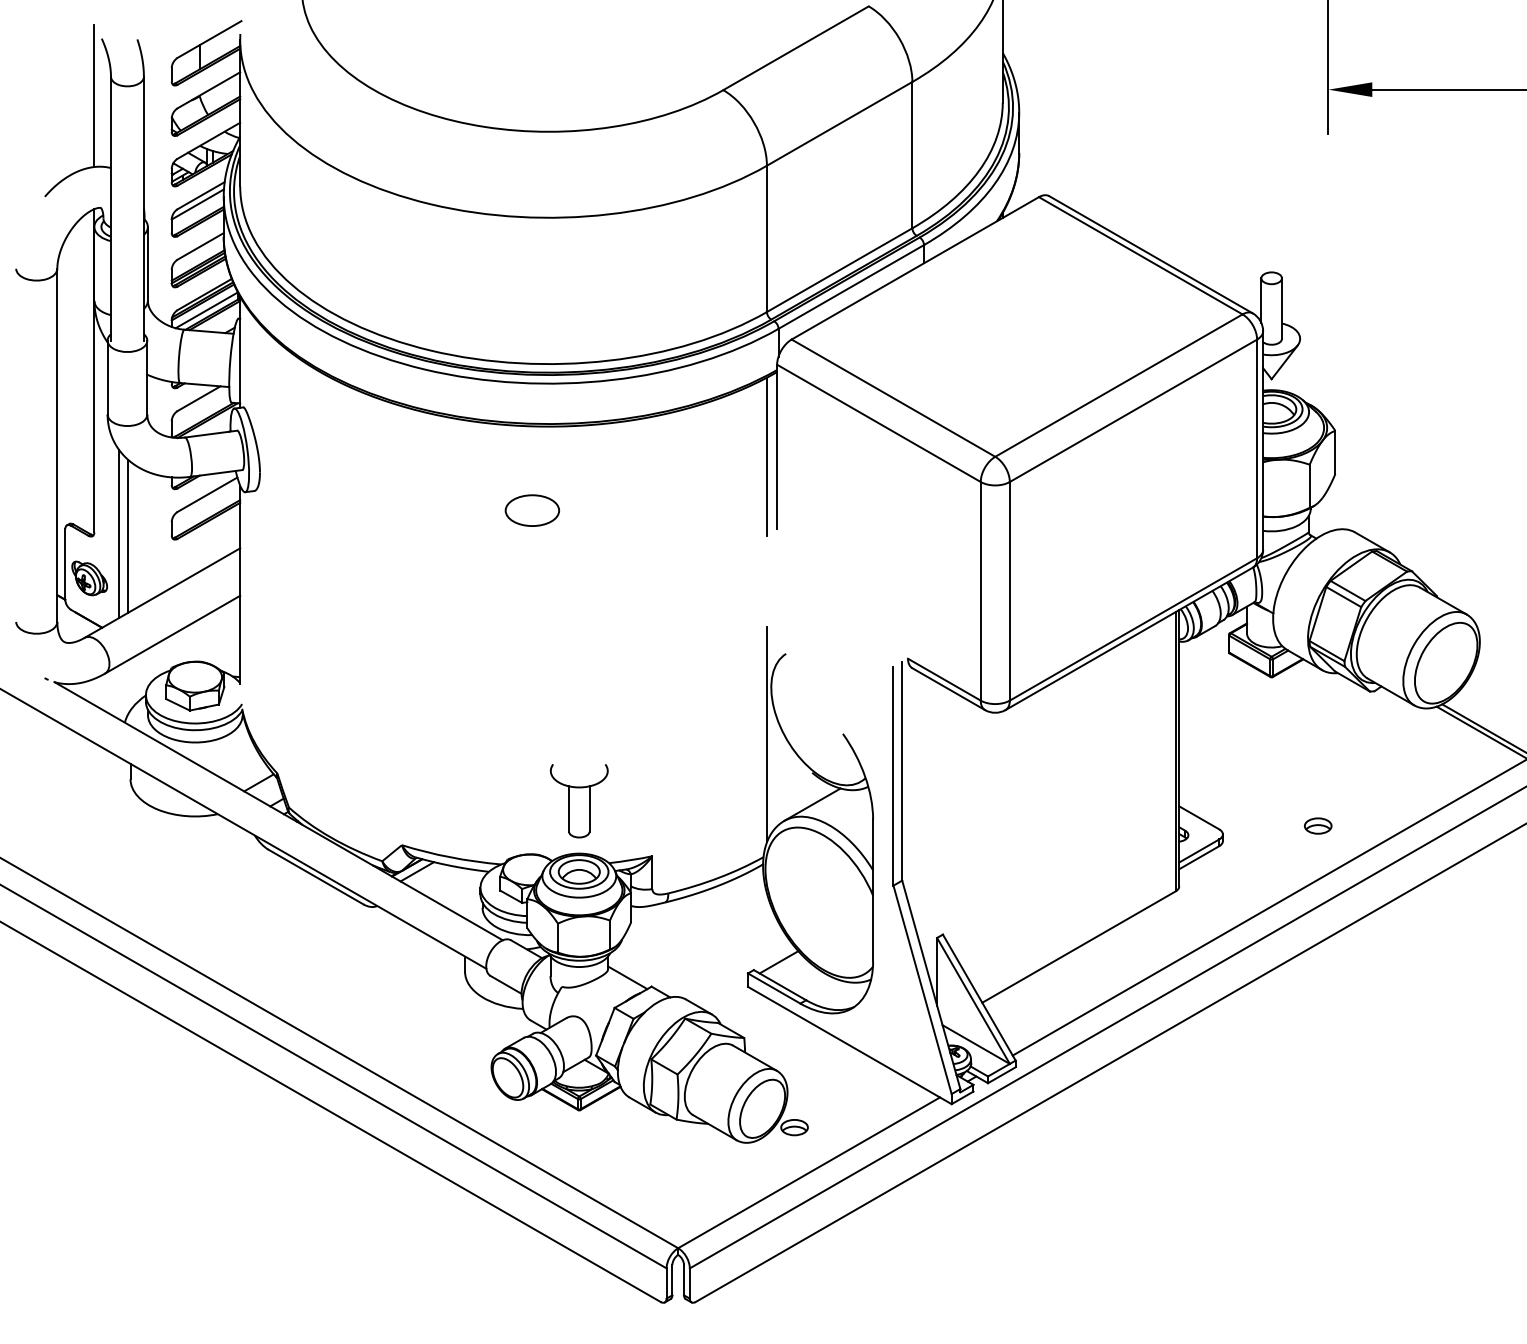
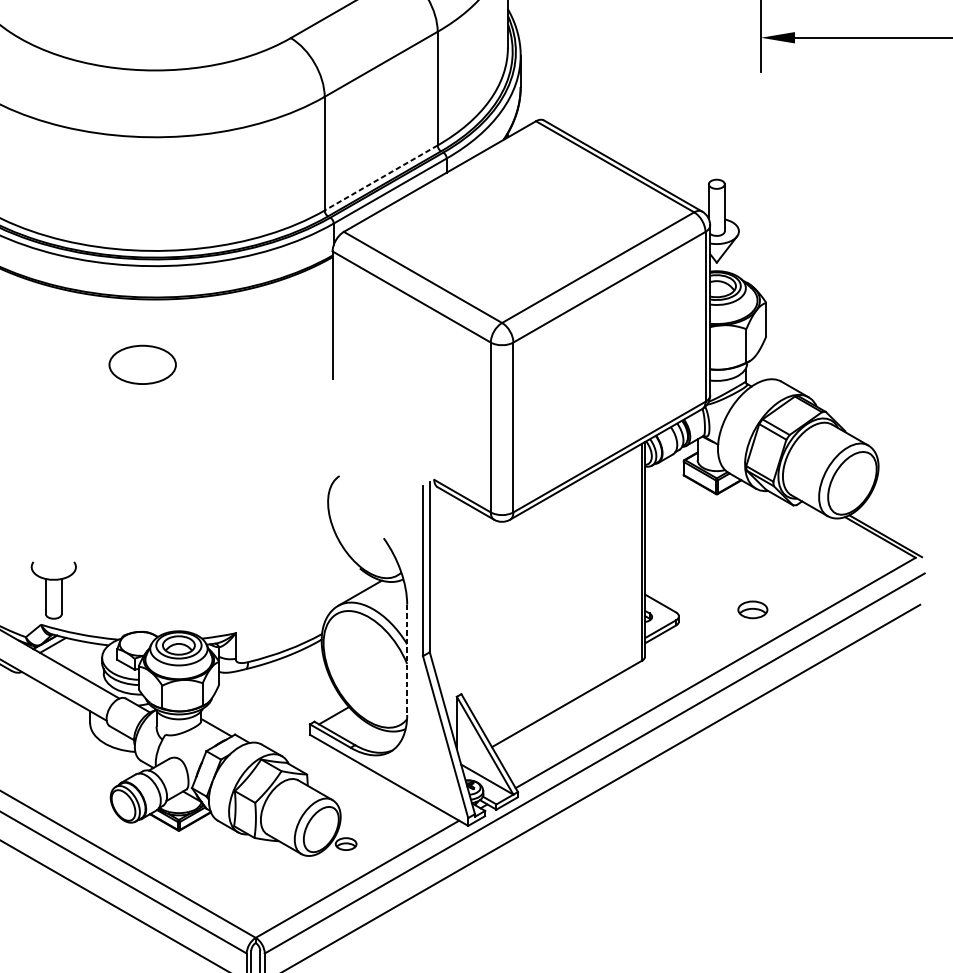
line: (839, 270) -> (381, 178), solid -> dashed
line: (766, 456) -> (324, 322), removed
part: (531, 510) -> (141, 364), size x1.6
line: (766, 734) -> (324, 538), removed
part: (578, 801) -> (53, 590), moved
part: (1318, 825) -> (753, 609), size x1.4
line: (873, 890) -> (407, 659), solid -> dashed

